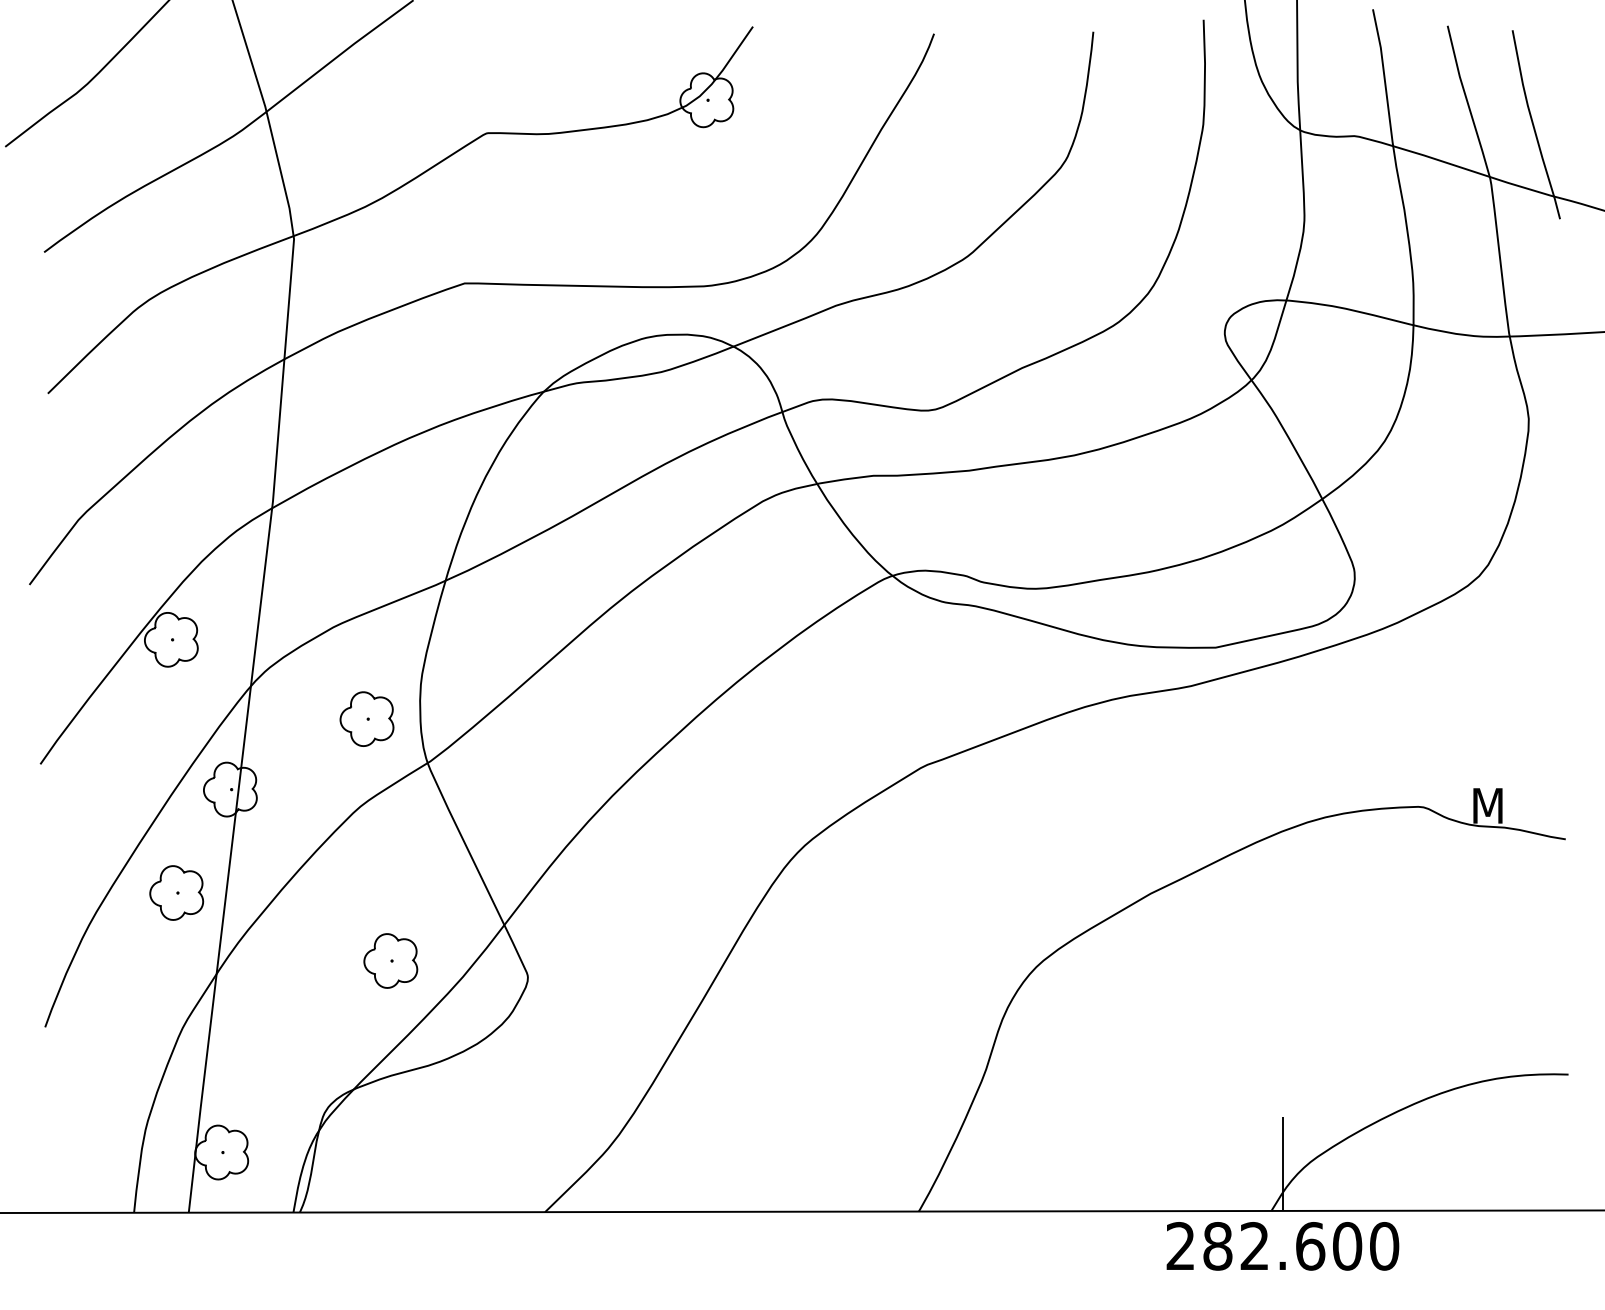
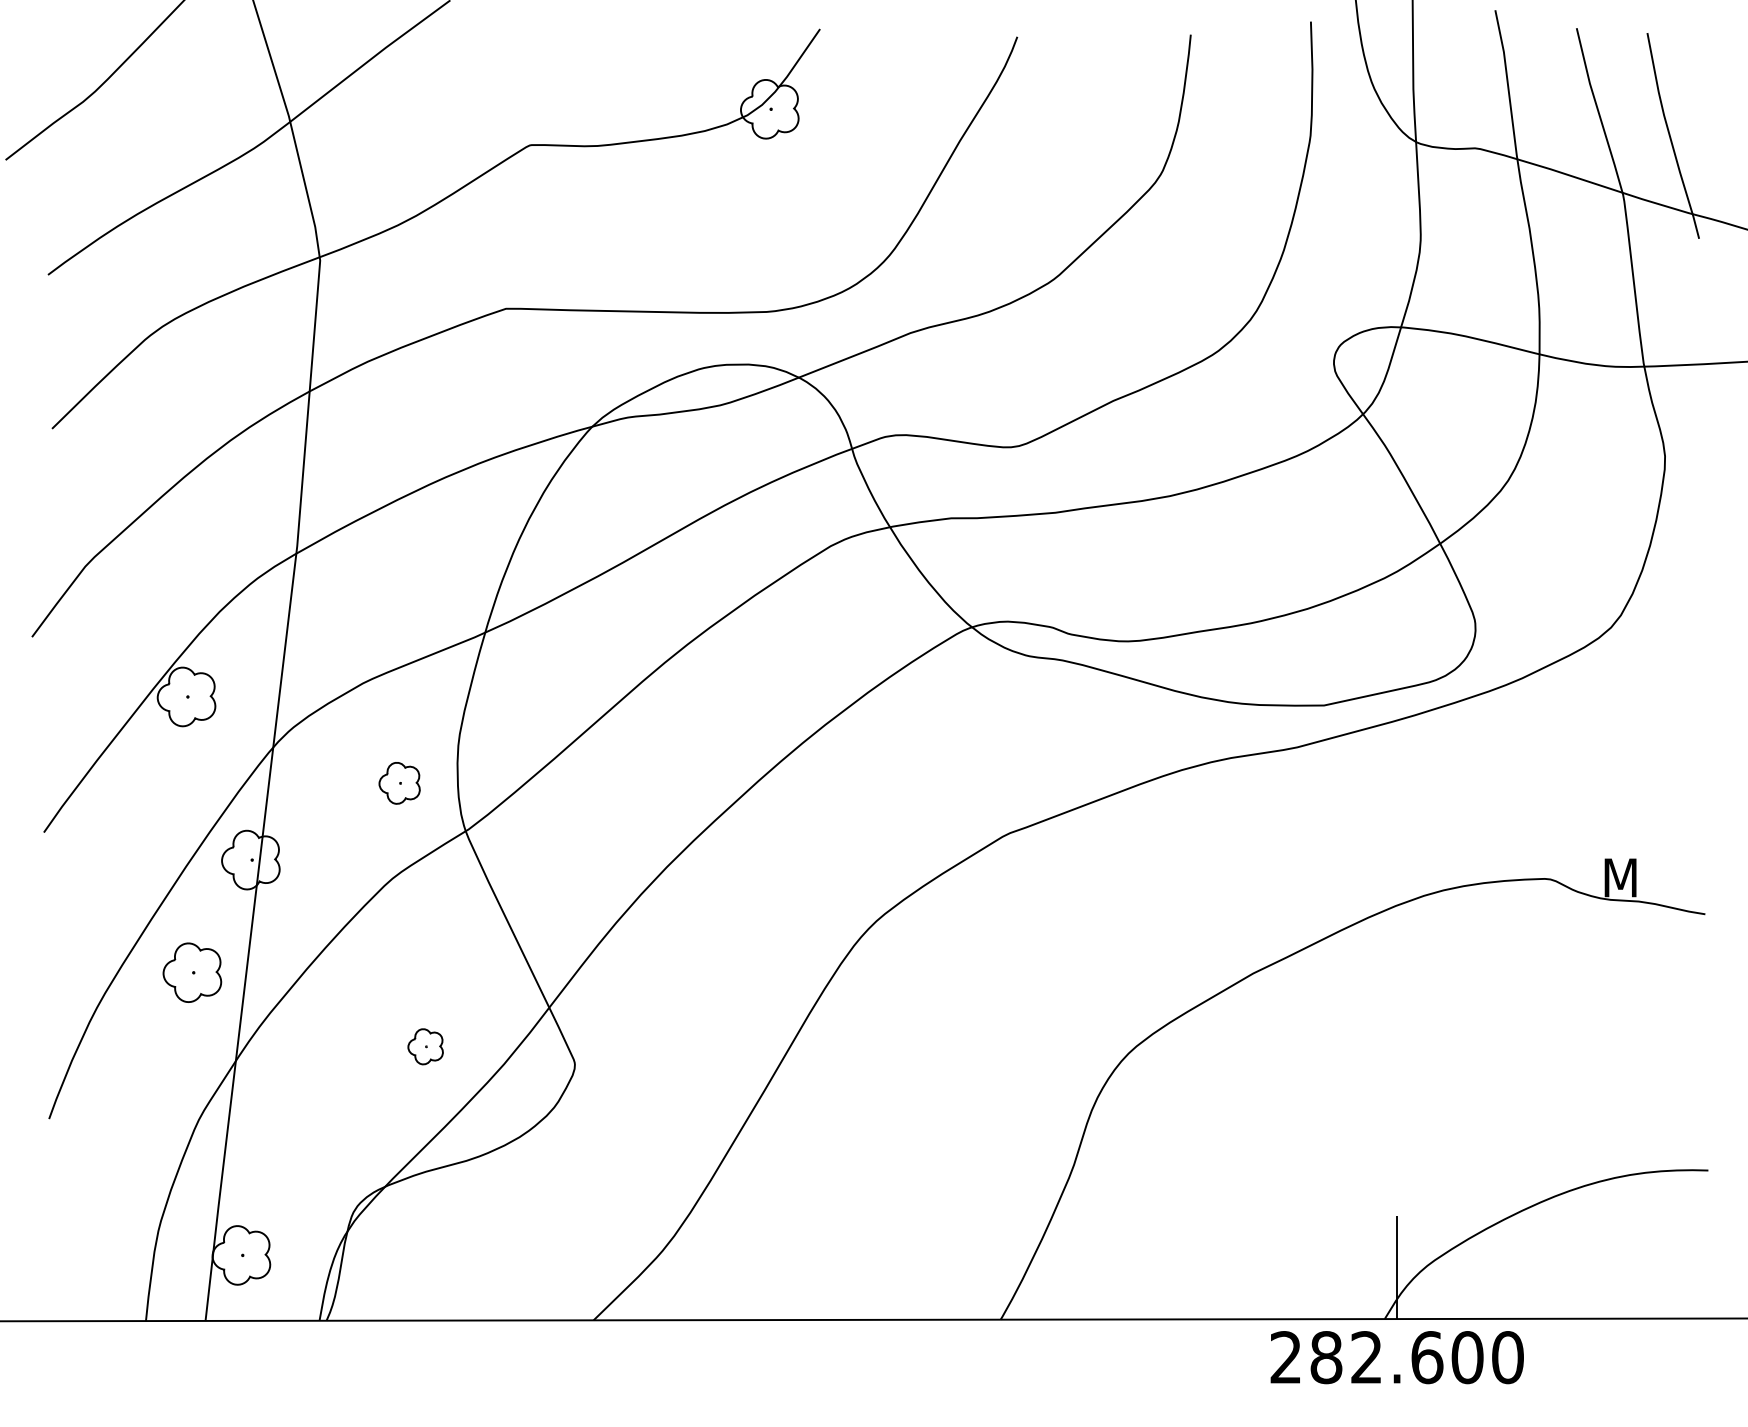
part: (366, 718) -> (399, 782), size x0.7
part: (390, 960) -> (425, 1046), size x0.6

